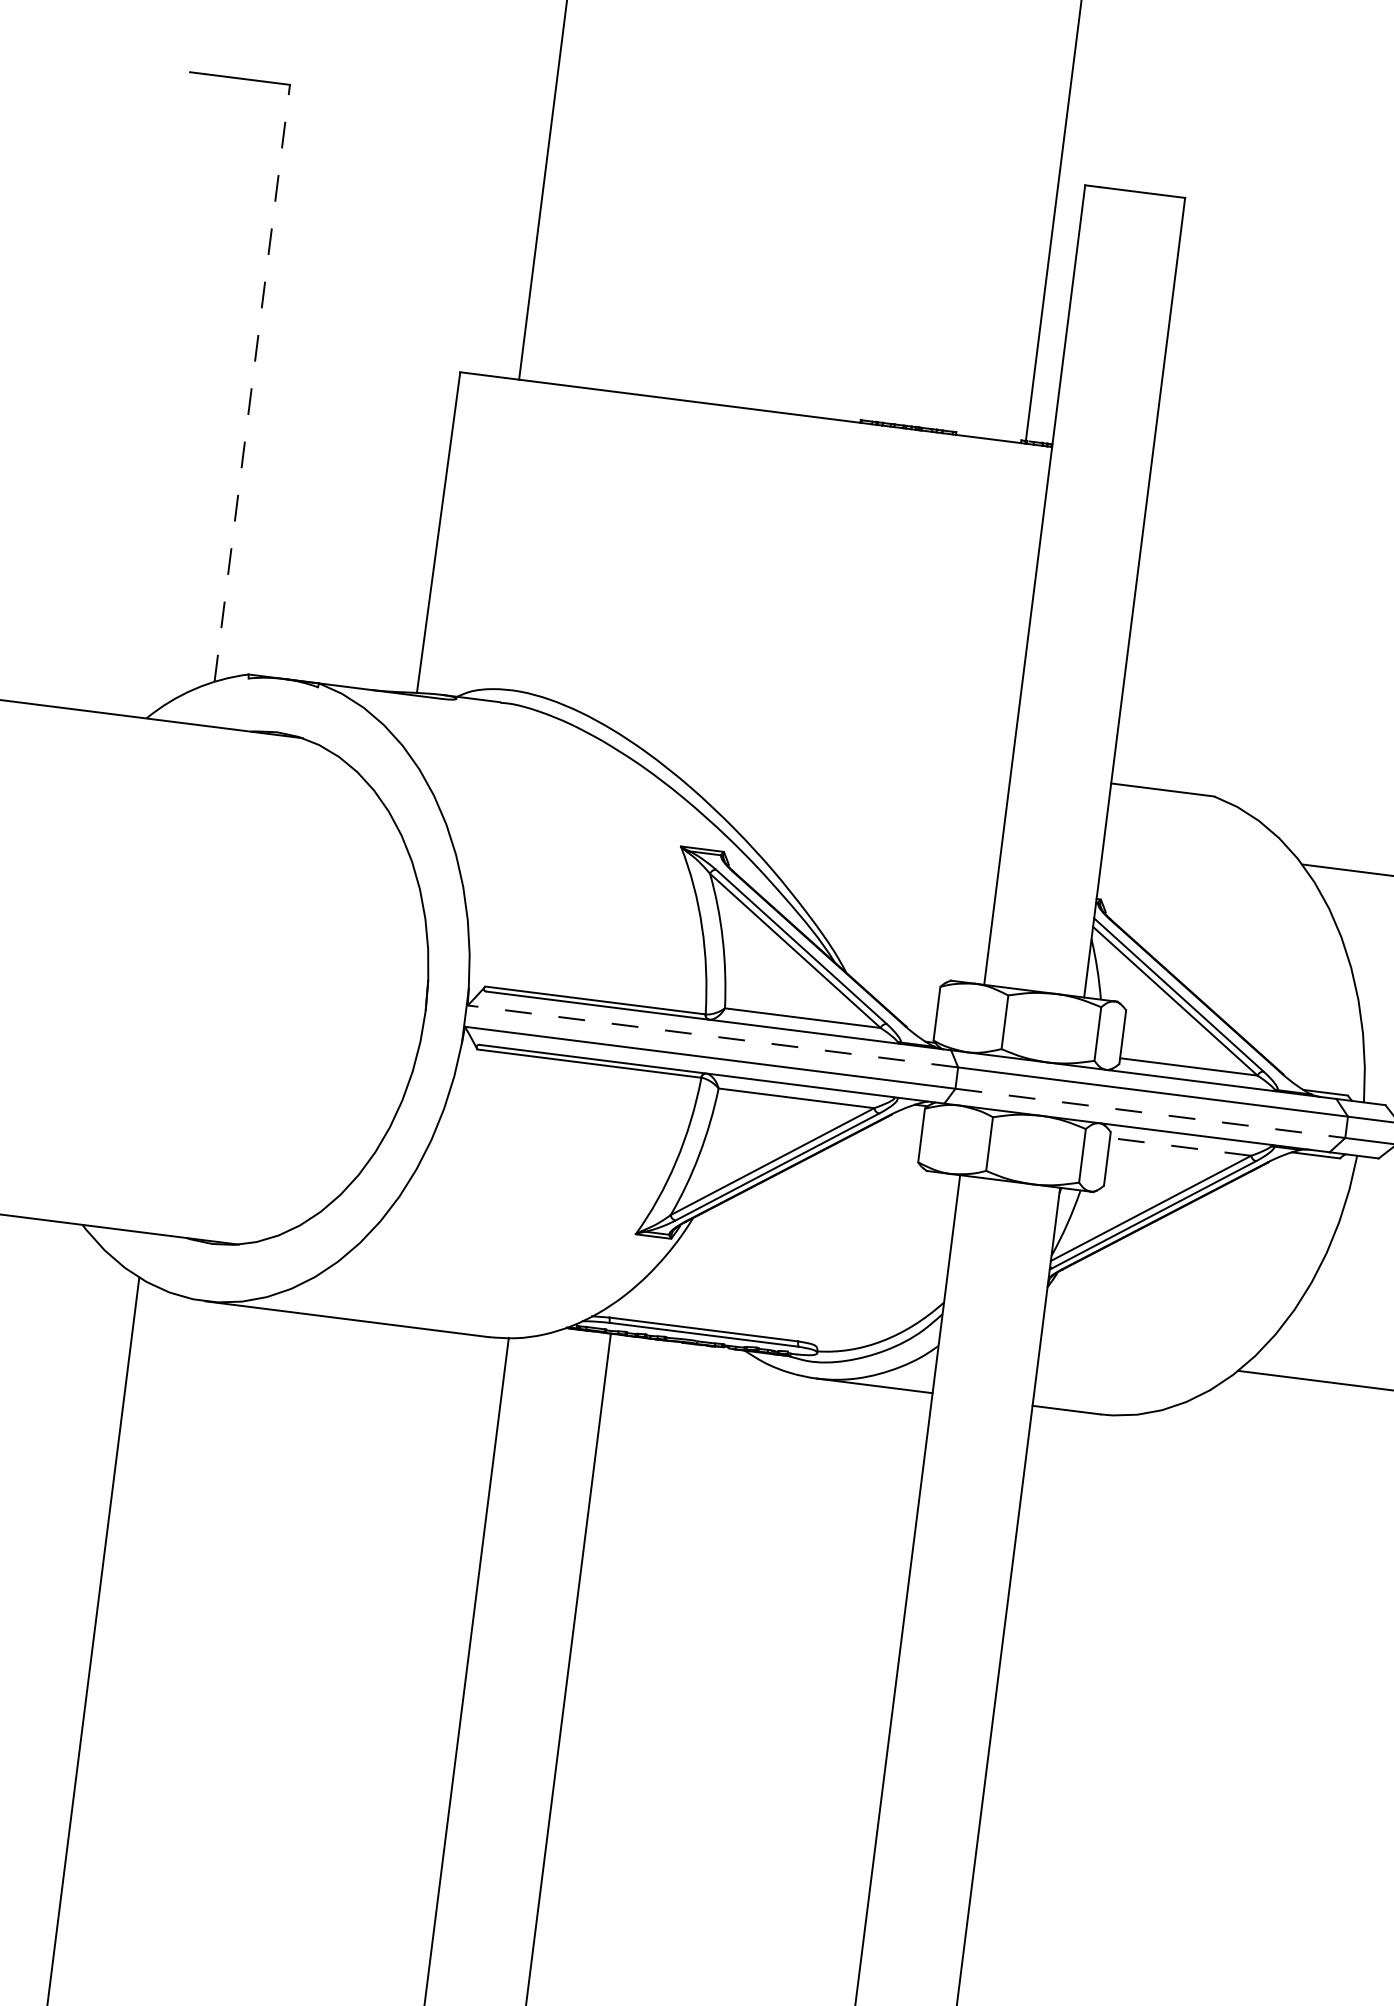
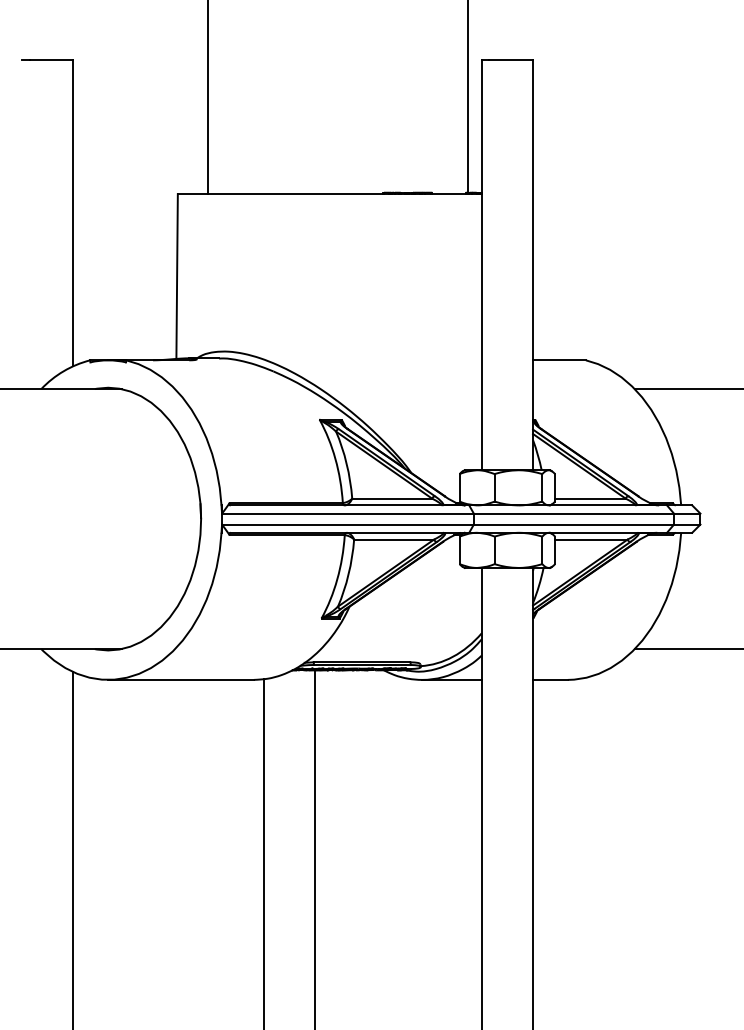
line: (252, 382) -> (73, 212), dashed -> solid
line: (712, 1036) -> (347, 513), dashed -> solid
line: (1151, 1113) -> (574, 524), dashed -> solid
line: (1178, 1146) -> (590, 539), dashed -> solid

